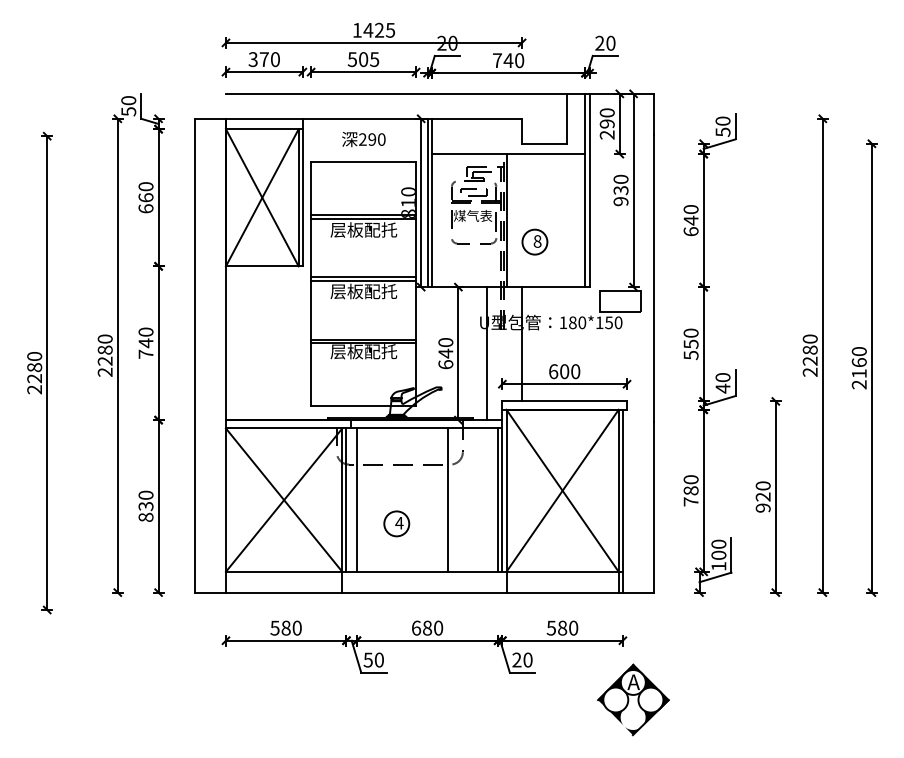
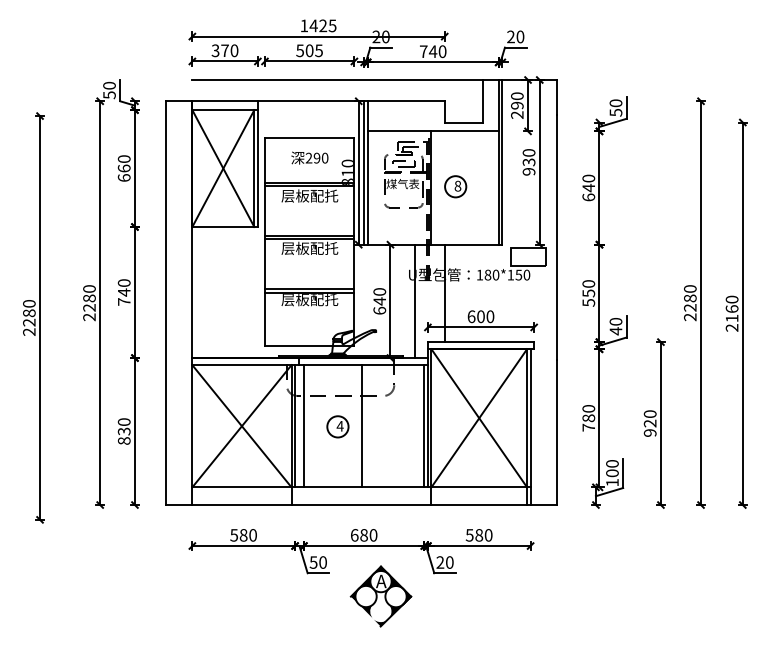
text: (363, 139) -> (309, 158), moved
part: (534, 241) -> (455, 186), moved
line: (448, 499) -> (362, 425), moved
part: (396, 523) -> (337, 426), moved
part: (633, 699) -> (381, 596), moved

